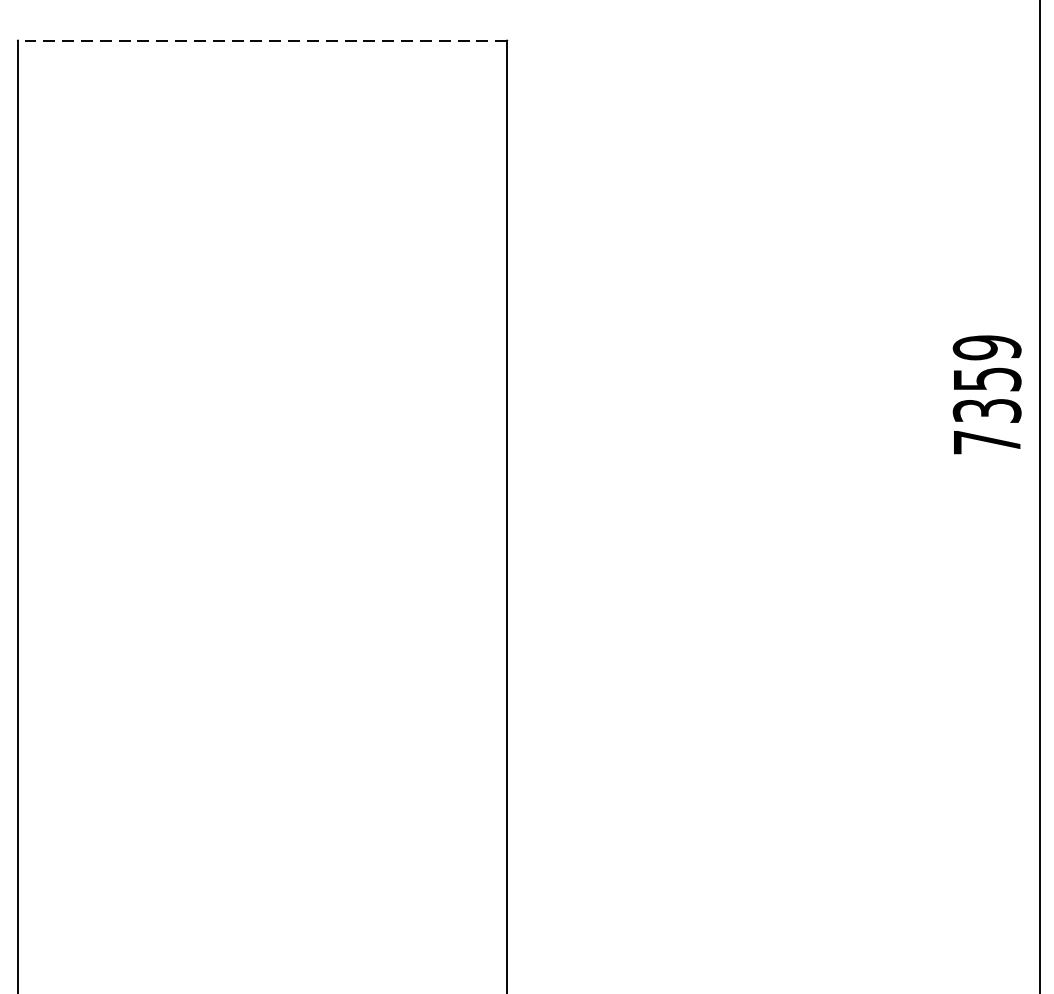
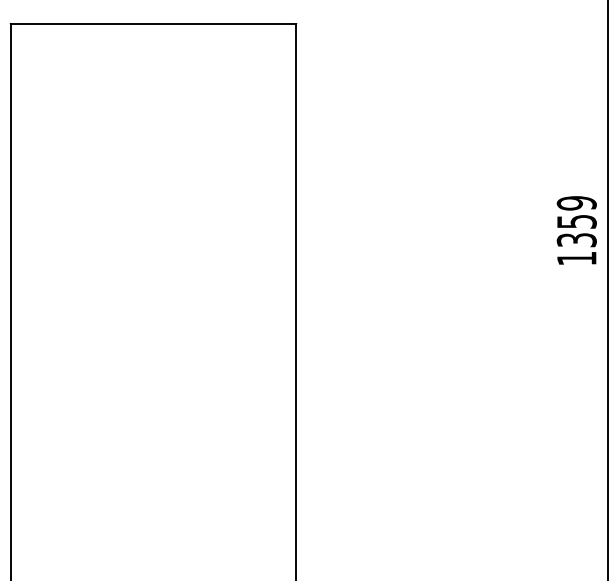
line: (262, 41) -> (153, 24), dashed -> solid
text: (986, 442) -> (576, 258), 7359 -> 1359

